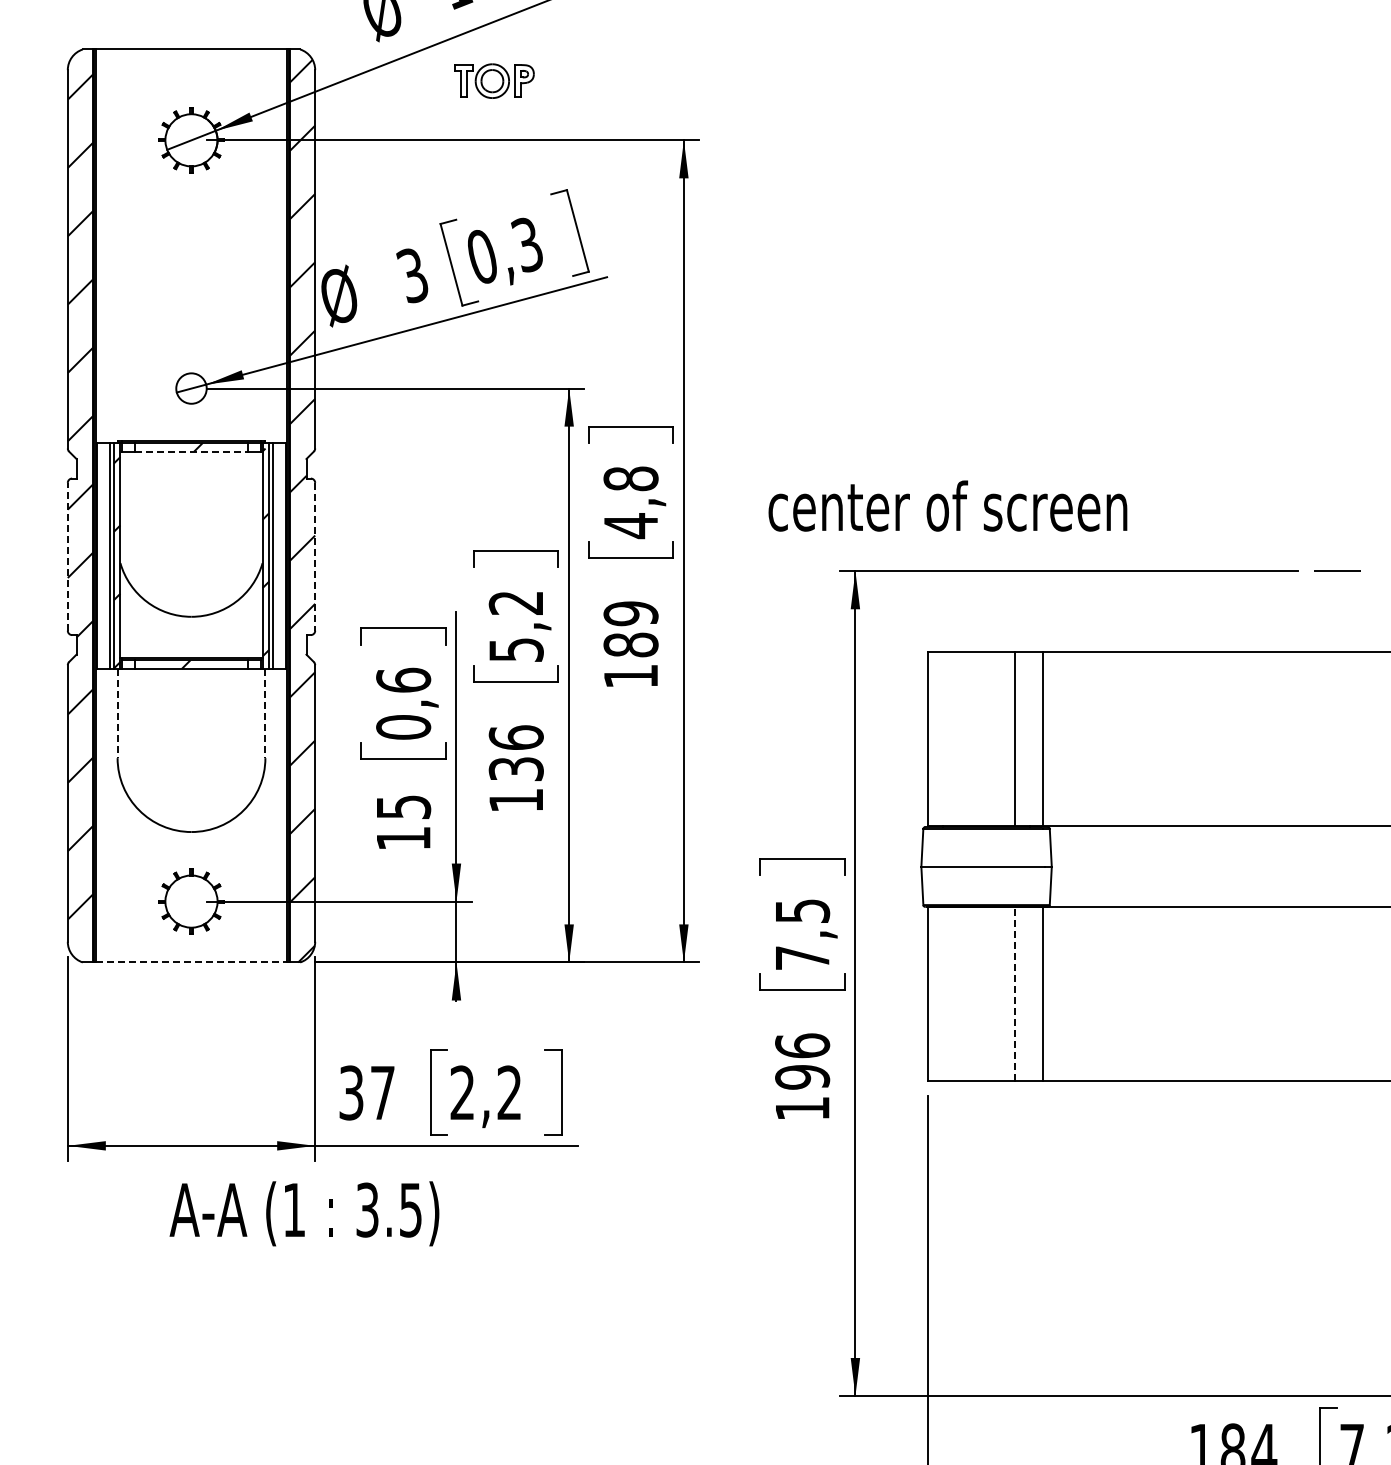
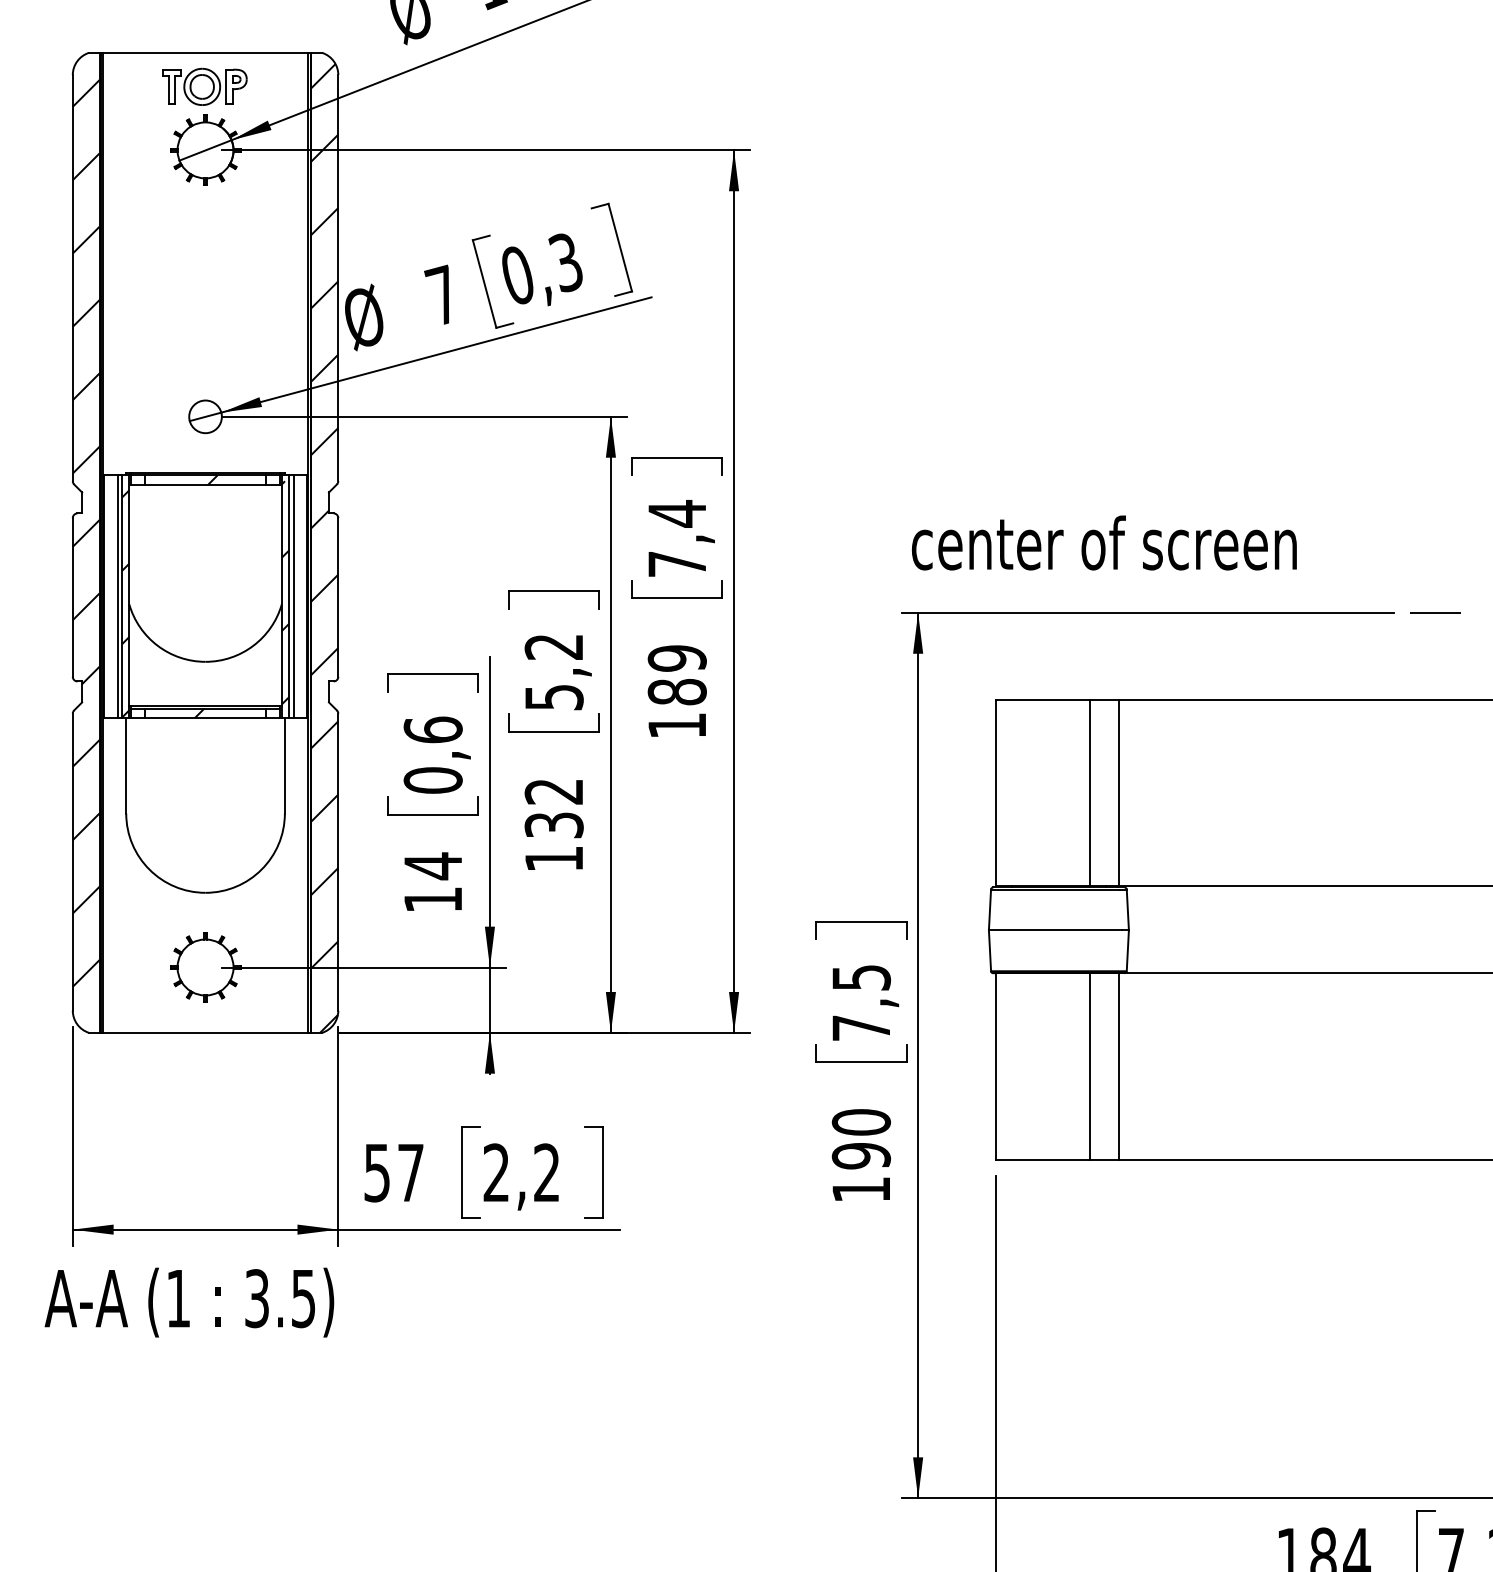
part: (494, 80) -> (204, 86), moved
text: (411, 274) -> (441, 294), 3 -> 7
line: (191, 451) -> (205, 484), dashed -> solid
text: (630, 502) -> (676, 539), 4,8 -> 7,4
text: (947, 505) -> (1103, 542), moved
line: (67, 556) -> (72, 597), dashed -> solid
line: (315, 556) -> (338, 597), dashed -> solid
line: (117, 713) -> (126, 765), dashed -> solid
line: (265, 713) -> (284, 765), dashed -> solid
text: (515, 737) -> (553, 791), 136 -> 132
text: (404, 807) -> (434, 866), 15 -> 14
line: (191, 962) -> (205, 1032), dashed -> solid
line: (1015, 993) -> (1089, 1066), dashed -> solid
text: (802, 1045) -> (861, 1121), 196 -> 190
text: (351, 1092) -> (377, 1172), 37 -> 57
text: (304, 1213) -> (189, 1302), moved

